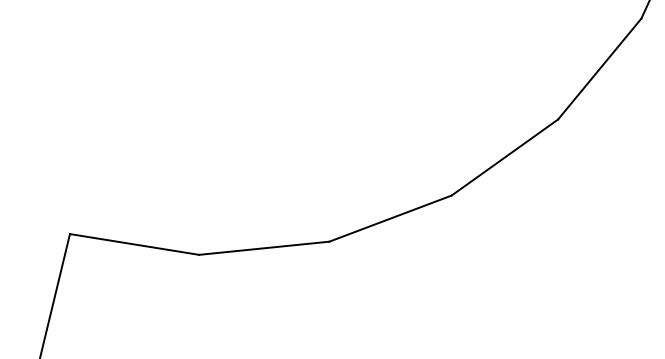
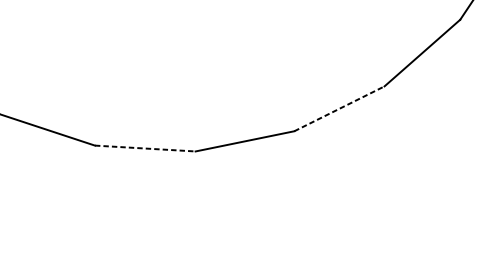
line: (505, 157) -> (339, 108), solid -> dashed
line: (264, 248) -> (145, 148), solid -> dashed

